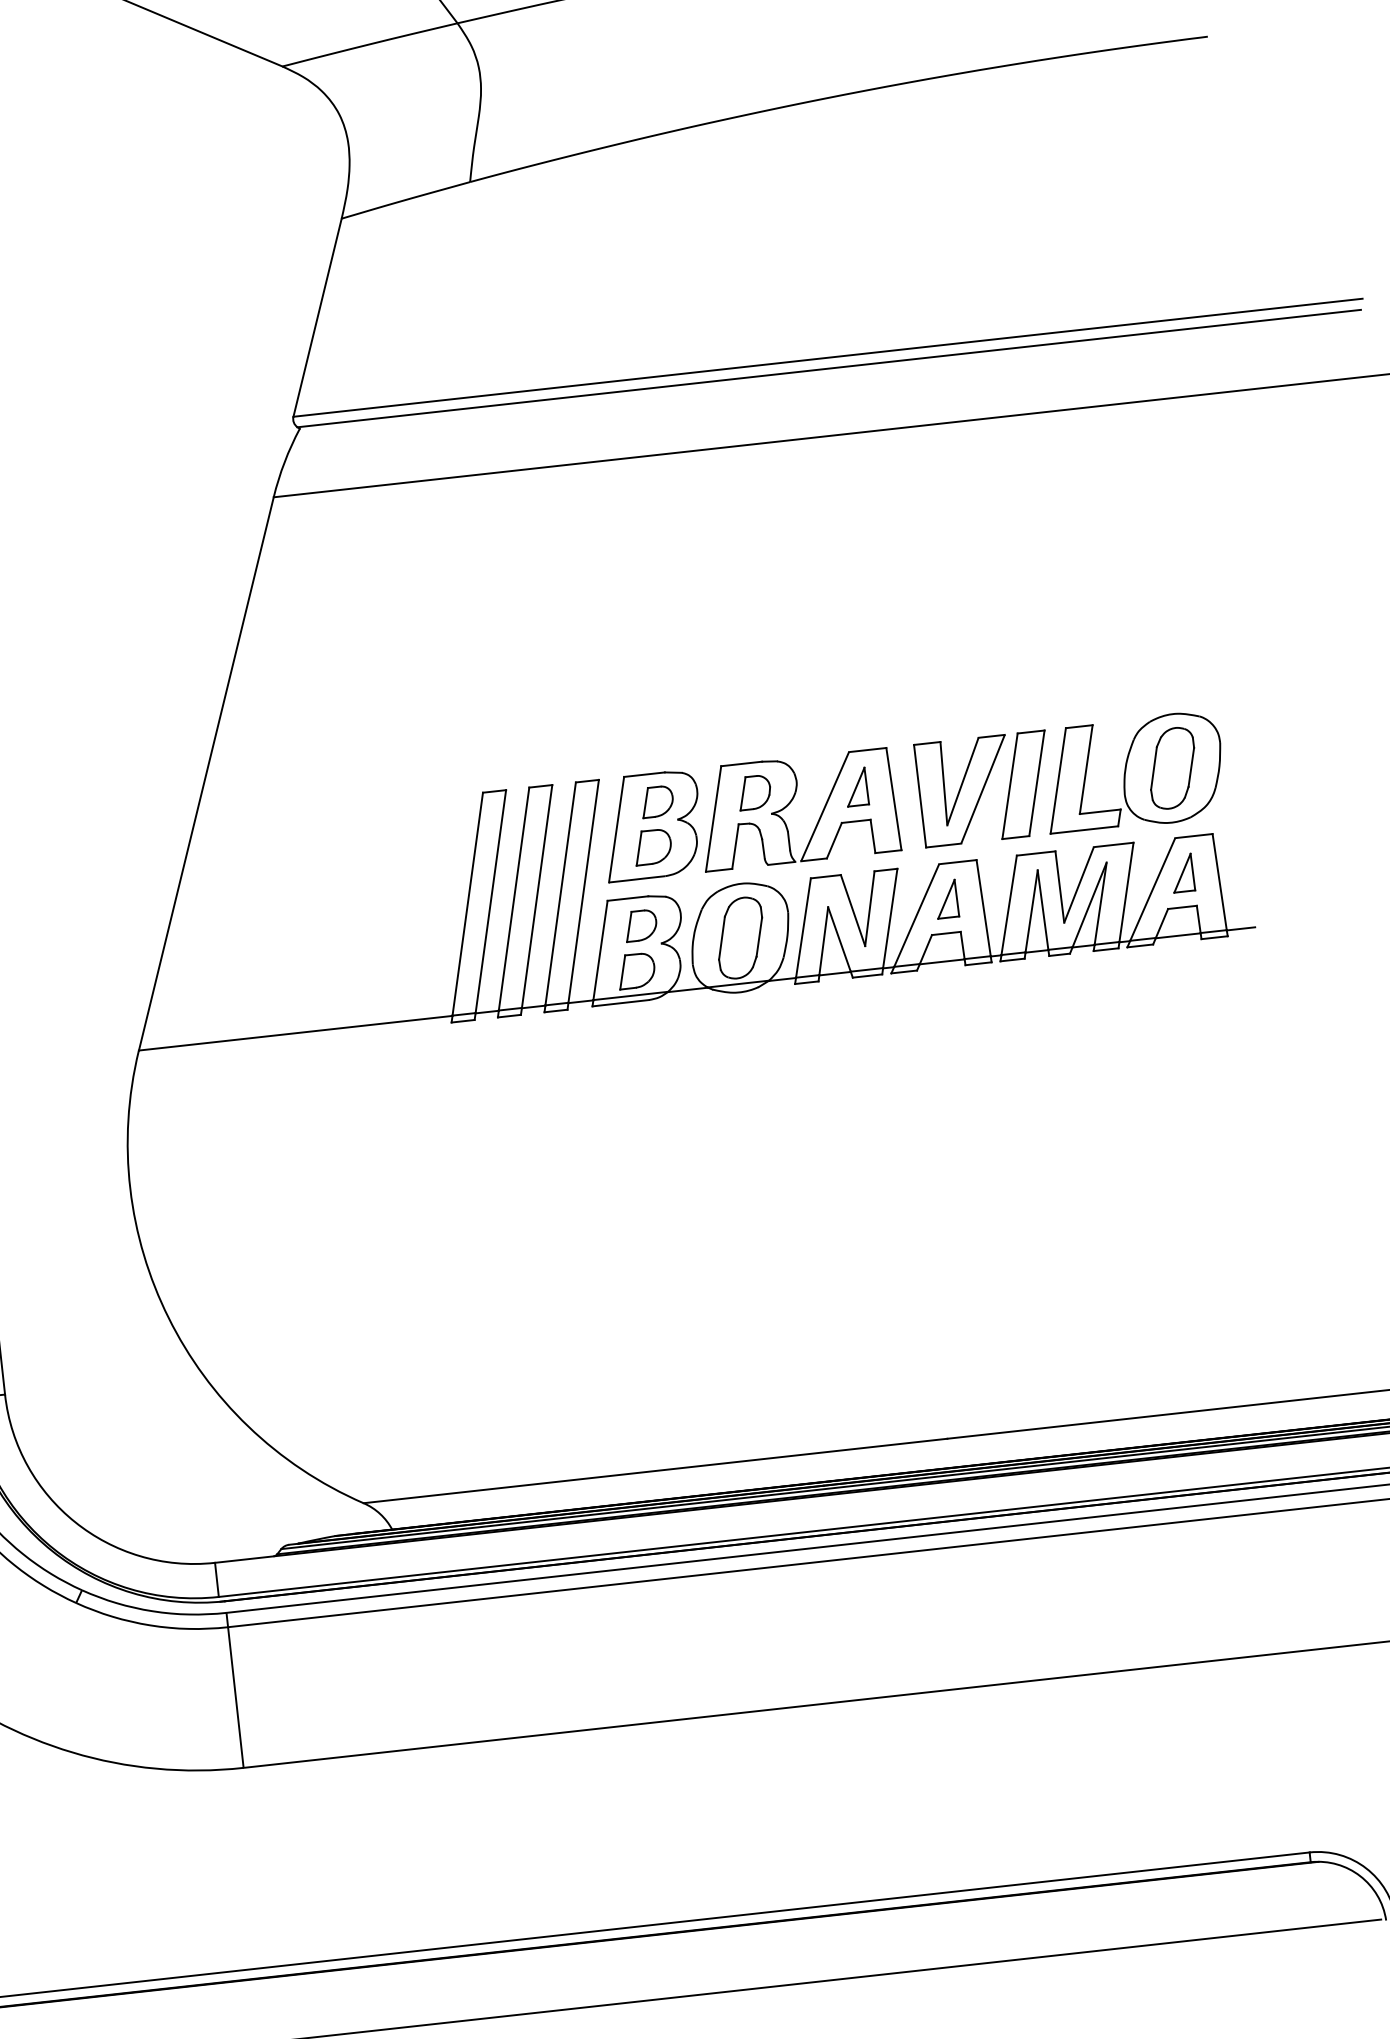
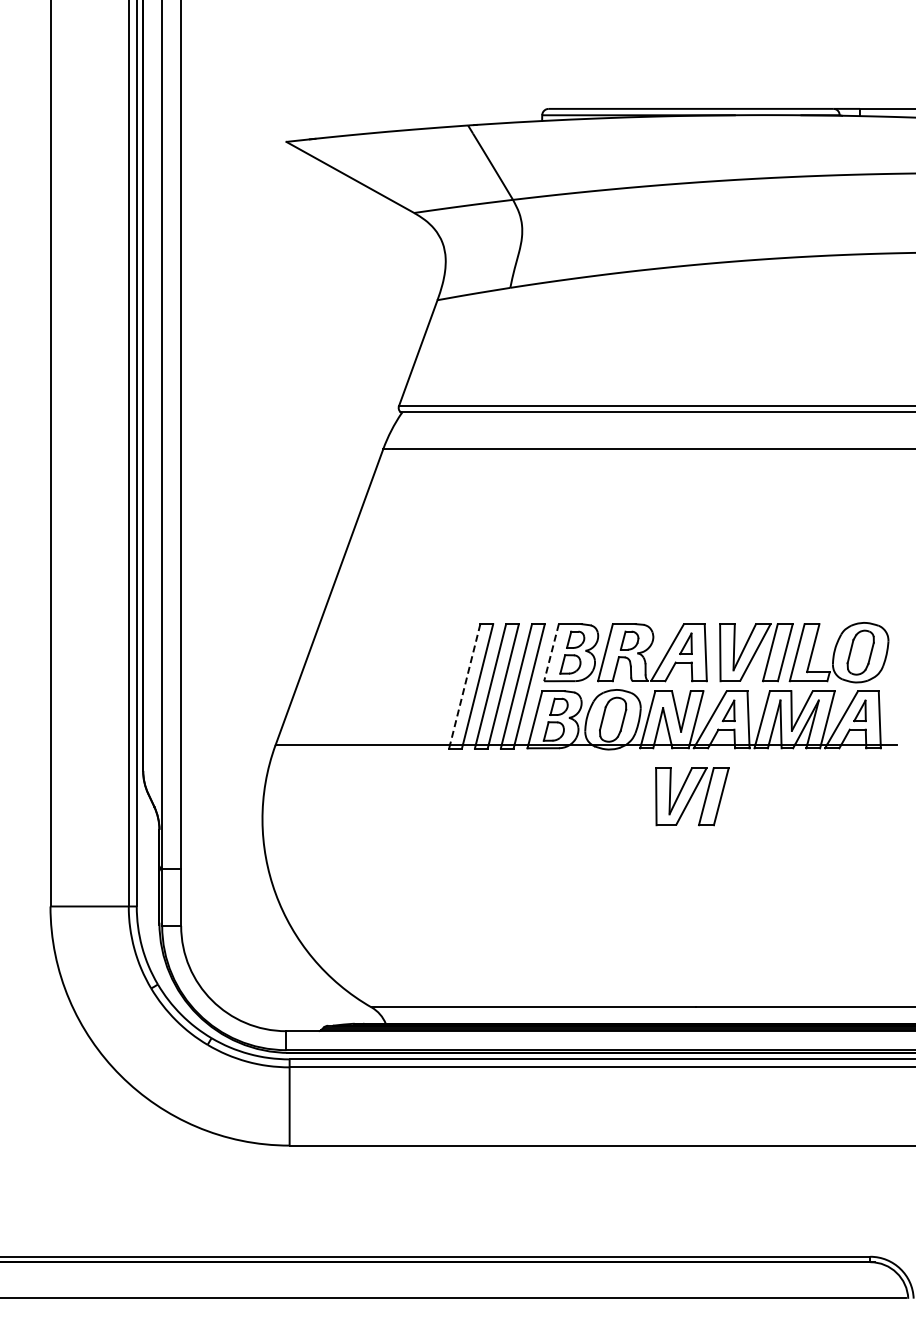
line: (616, 831) -> (551, 653), solid -> dashed
line: (468, 905) -> (465, 685), solid -> dashed
part: (898, 1060) -> (692, 796), added

